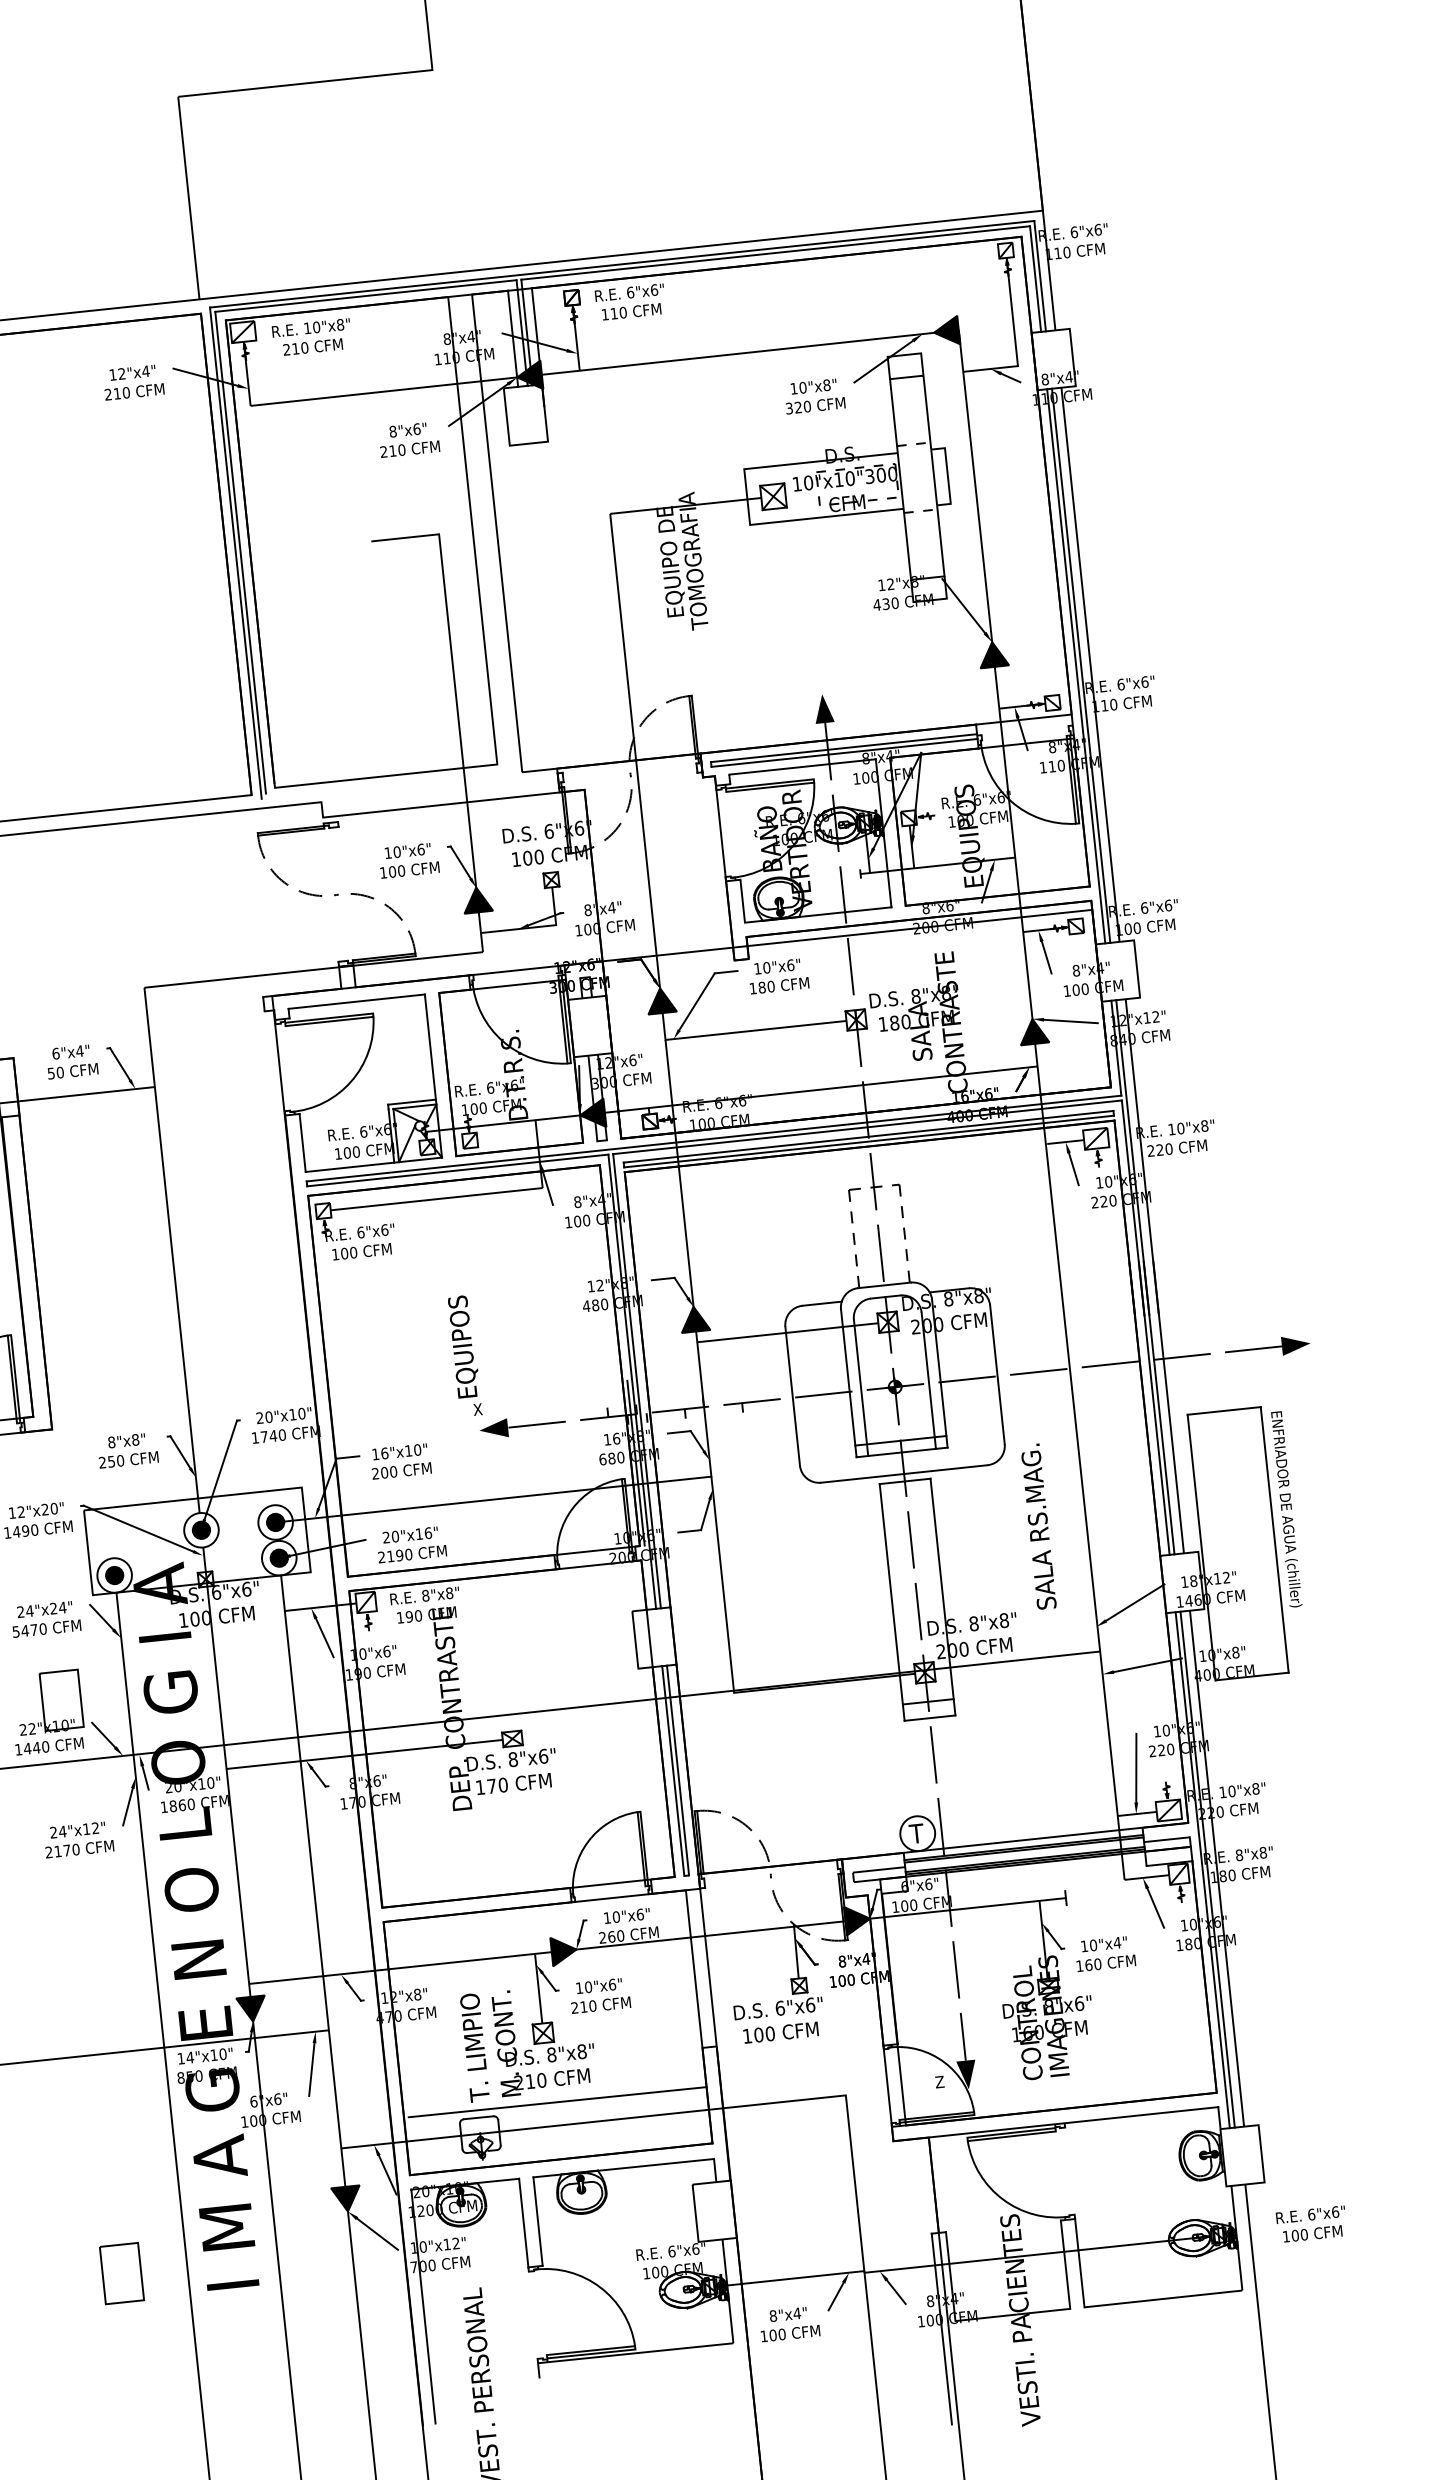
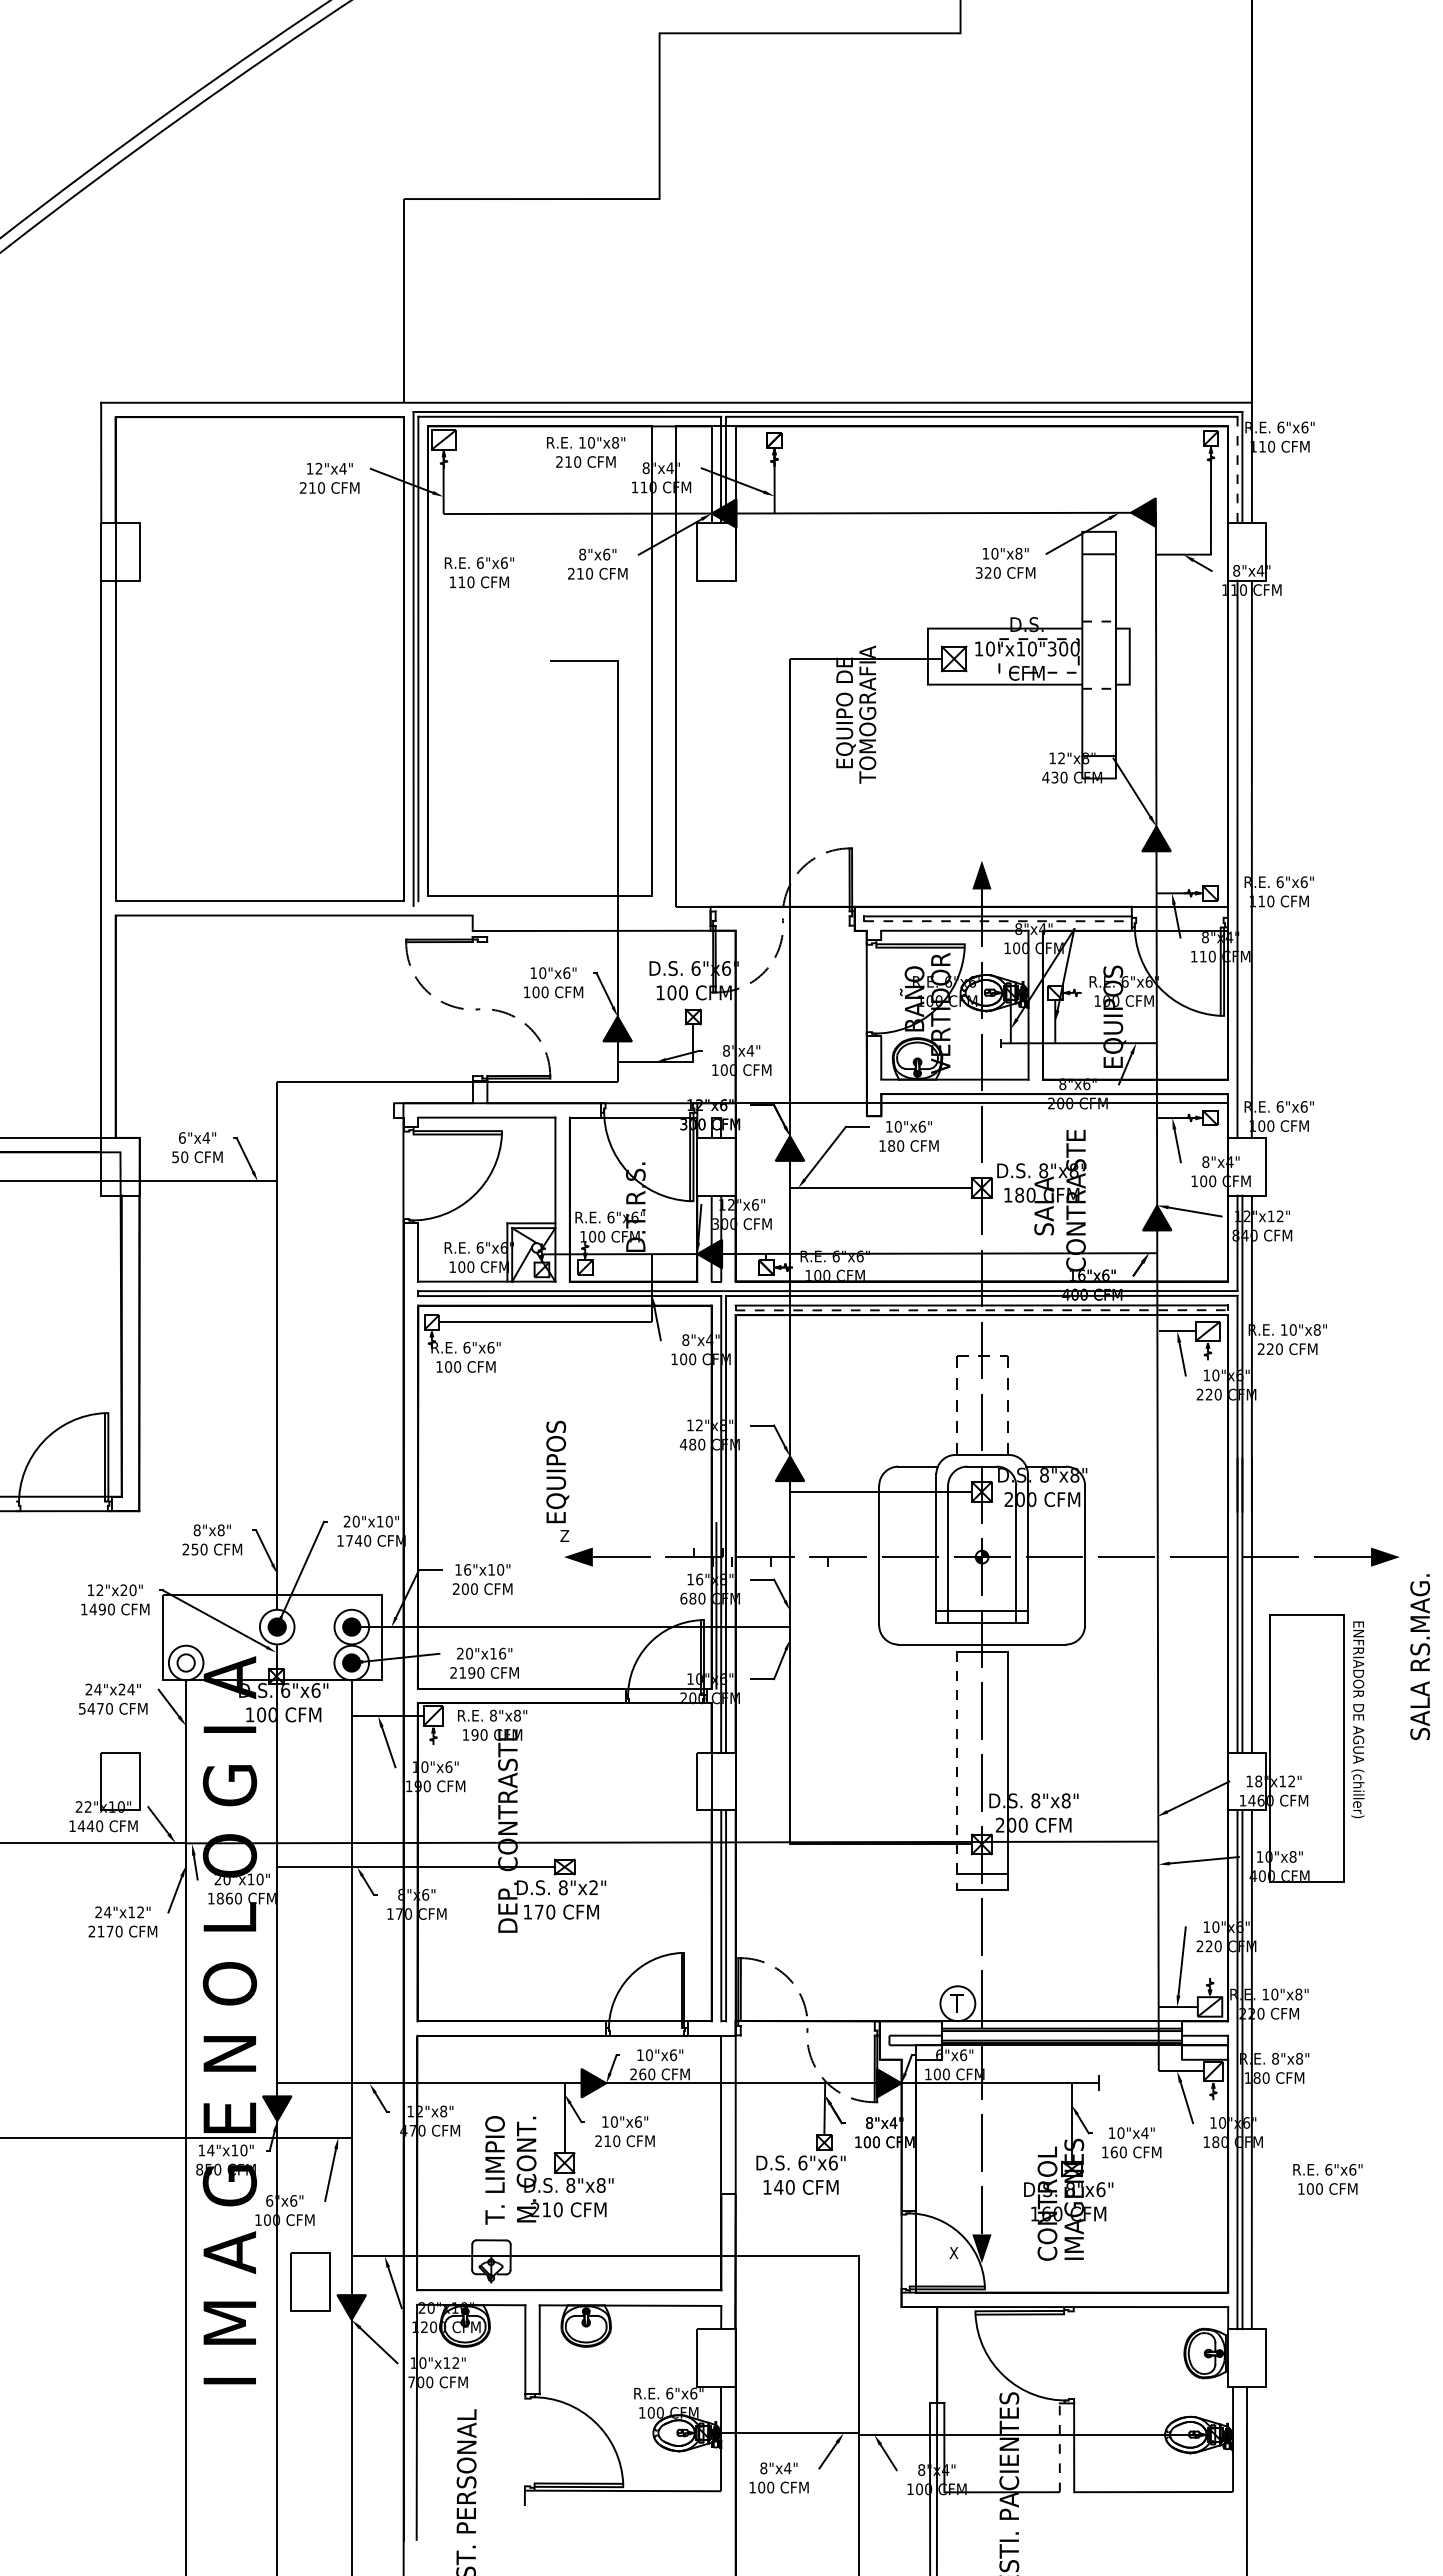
line: (1035, 279) -> (1237, 470), solid -> dashed
text: (629, 302) -> (478, 572), moved
text: (312, 336) -> (586, 451), moved
line: (1081, 664) -> (1242, 858), removed
line: (845, 753) -> (998, 921), solid -> dashed
line: (869, 1141) -> (982, 1310), solid -> dashed
text: (477, 1409) -> (564, 1535), X -> Z
text: (1038, 1526) -> (1420, 1656), moved
fill: (113, 1575) -> (185, 1662), removed
line: (892, 1602) -> (956, 1771), solid -> dashed
text: (543, 1756) -> (593, 1887), 8"x6" -> 8"x2"
text: (758, 2034) -> (778, 2186), 100 -> 140
text: (939, 2082) -> (953, 2253), Z -> X
line: (557, 2101) -> (571, 2232), removed
text: (1311, 2223) -> (1327, 2178), moved
line: (1065, 2264) -> (1059, 2447), solid -> dashed
part: (121, 2273) -> (310, 2281), moved

